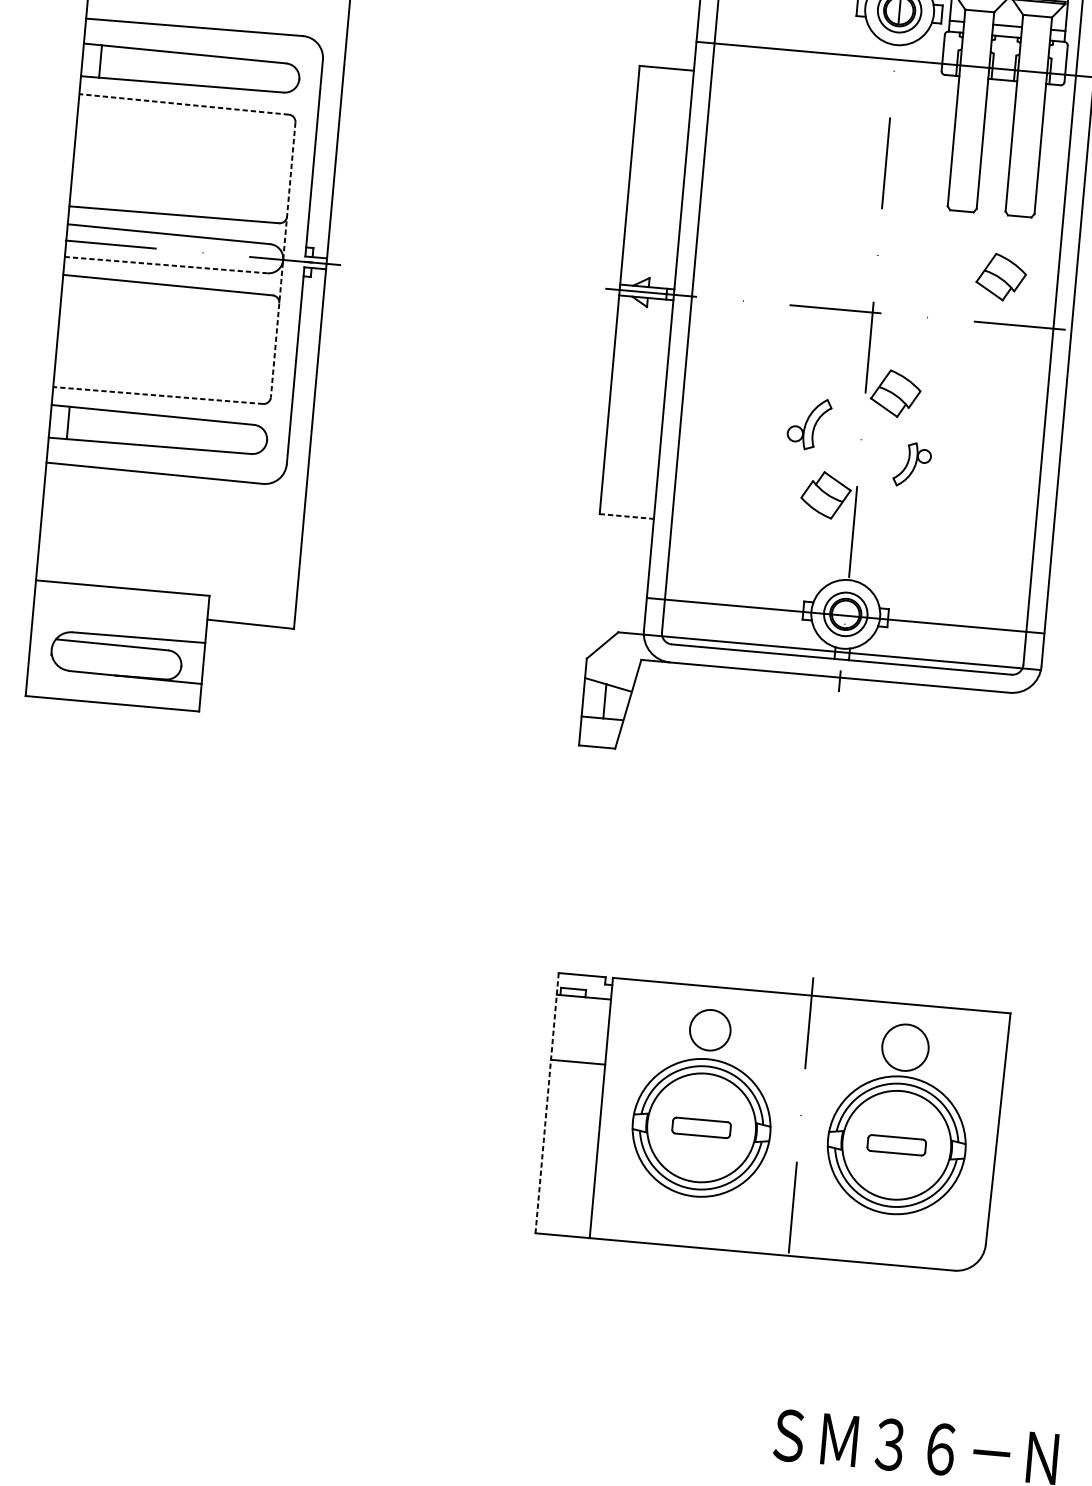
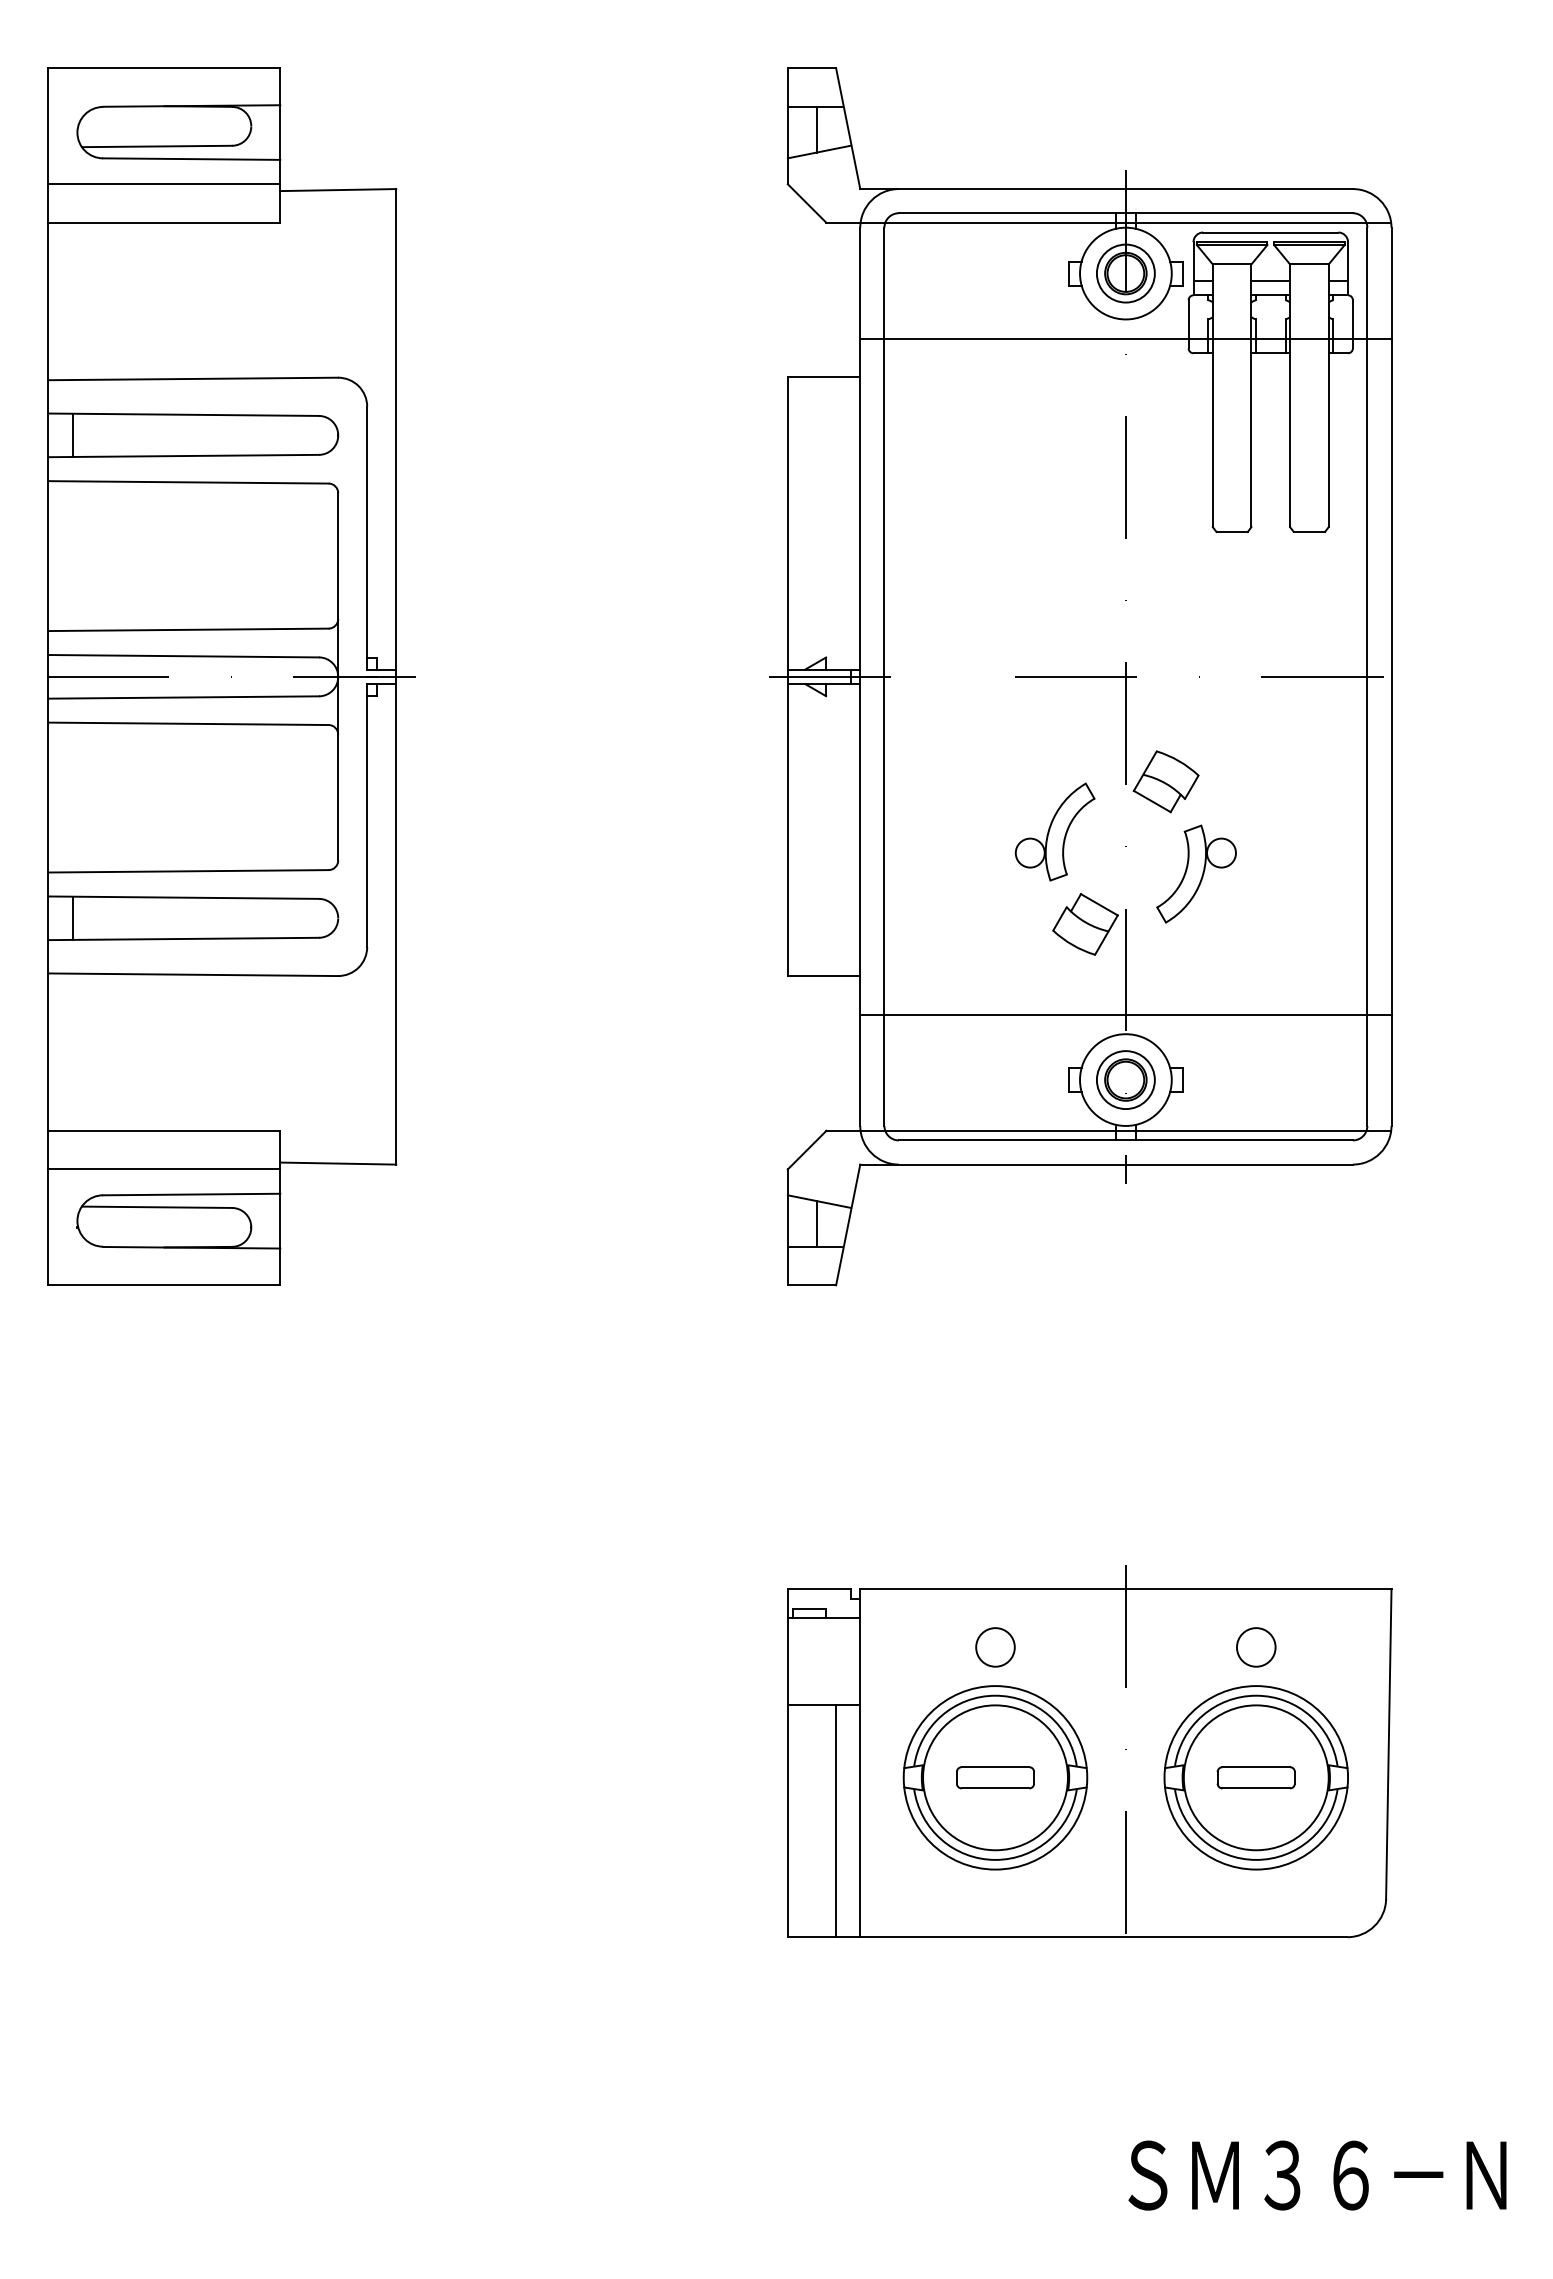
line: (184, 104) -> (188, 482), dashed -> solid
line: (283, 259) -> (338, 676), dashed -> solid
line: (166, 265) -> (183, 697), dashed -> solid
part: (1000, 276) -> (1291, 614), removed
line: (158, 395) -> (188, 871), dashed -> solid
part: (808, 423) -> (1054, 831), size x1.43
part: (912, 464) -> (1196, 873), size x1.67
line: (627, 516) -> (824, 976), dashed -> solid
line: (845, 615) -> (1125, 1014), moved
line: (120, 617) -> (164, 1169), added
circle: (710, 1030) -> (995, 1647), size x0.71
circle: (904, 1047) -> (1255, 1647), size x0.62
line: (546, 1103) -> (787, 1763), dashed -> solid
line: (579, 1149) -> (836, 1821), added

